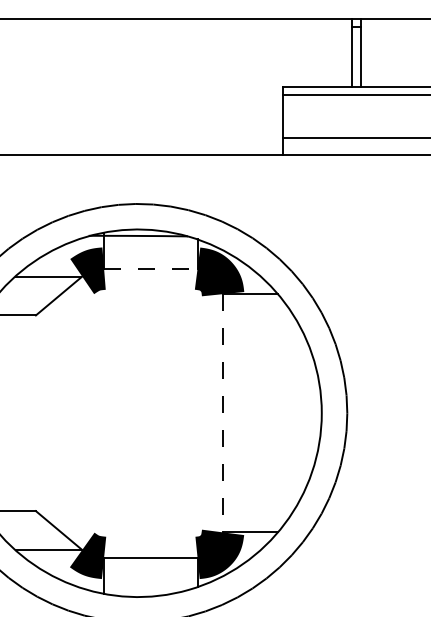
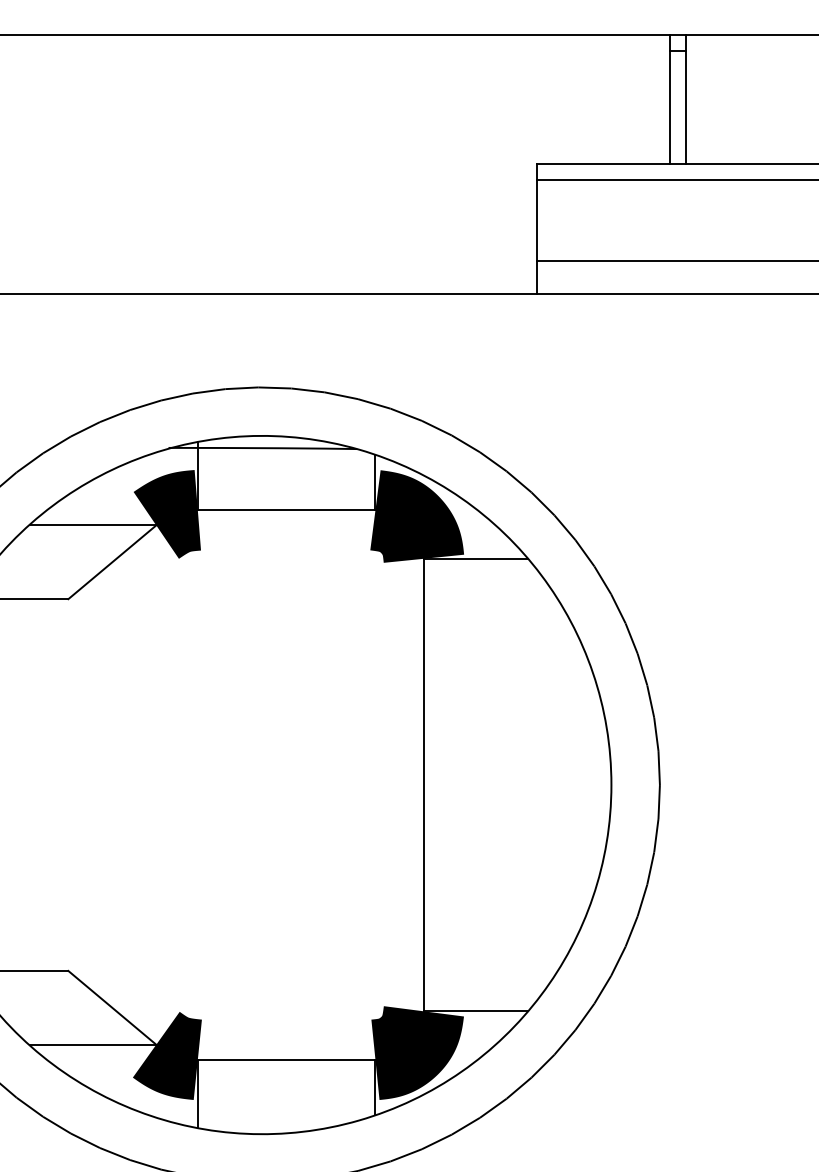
line: (150, 268) -> (286, 510), dashed -> solid
line: (223, 413) -> (424, 785), dashed -> solid

